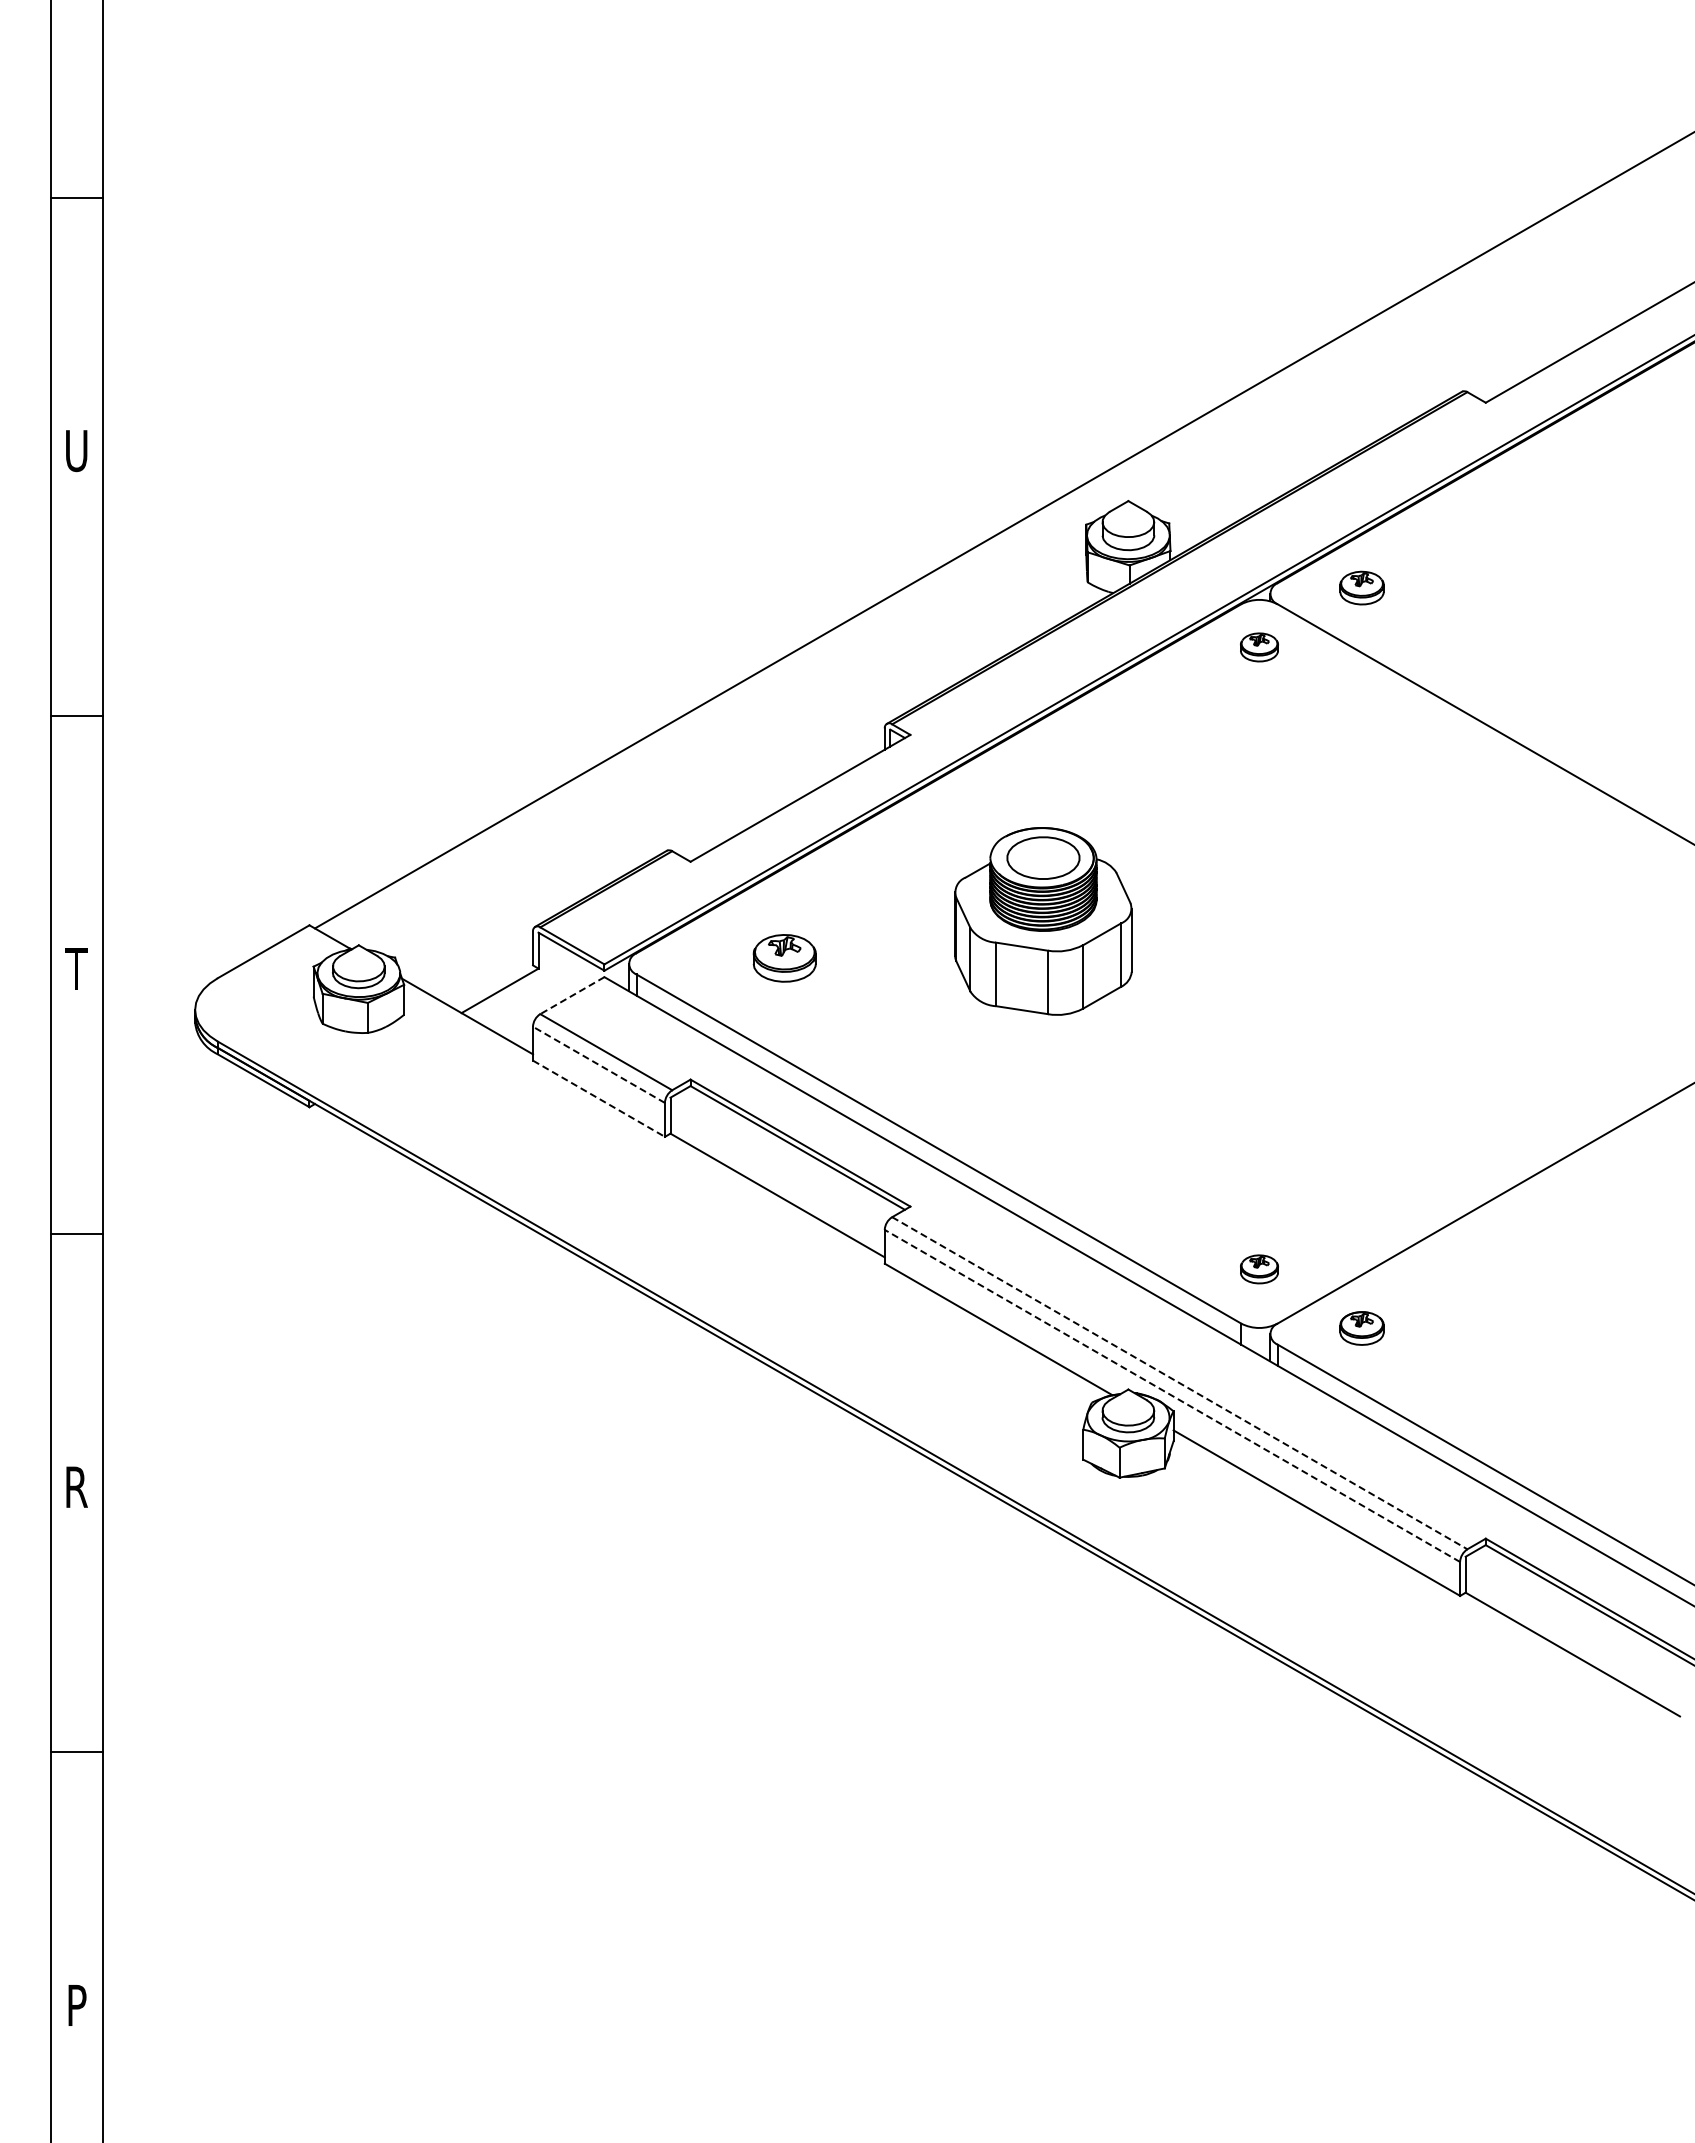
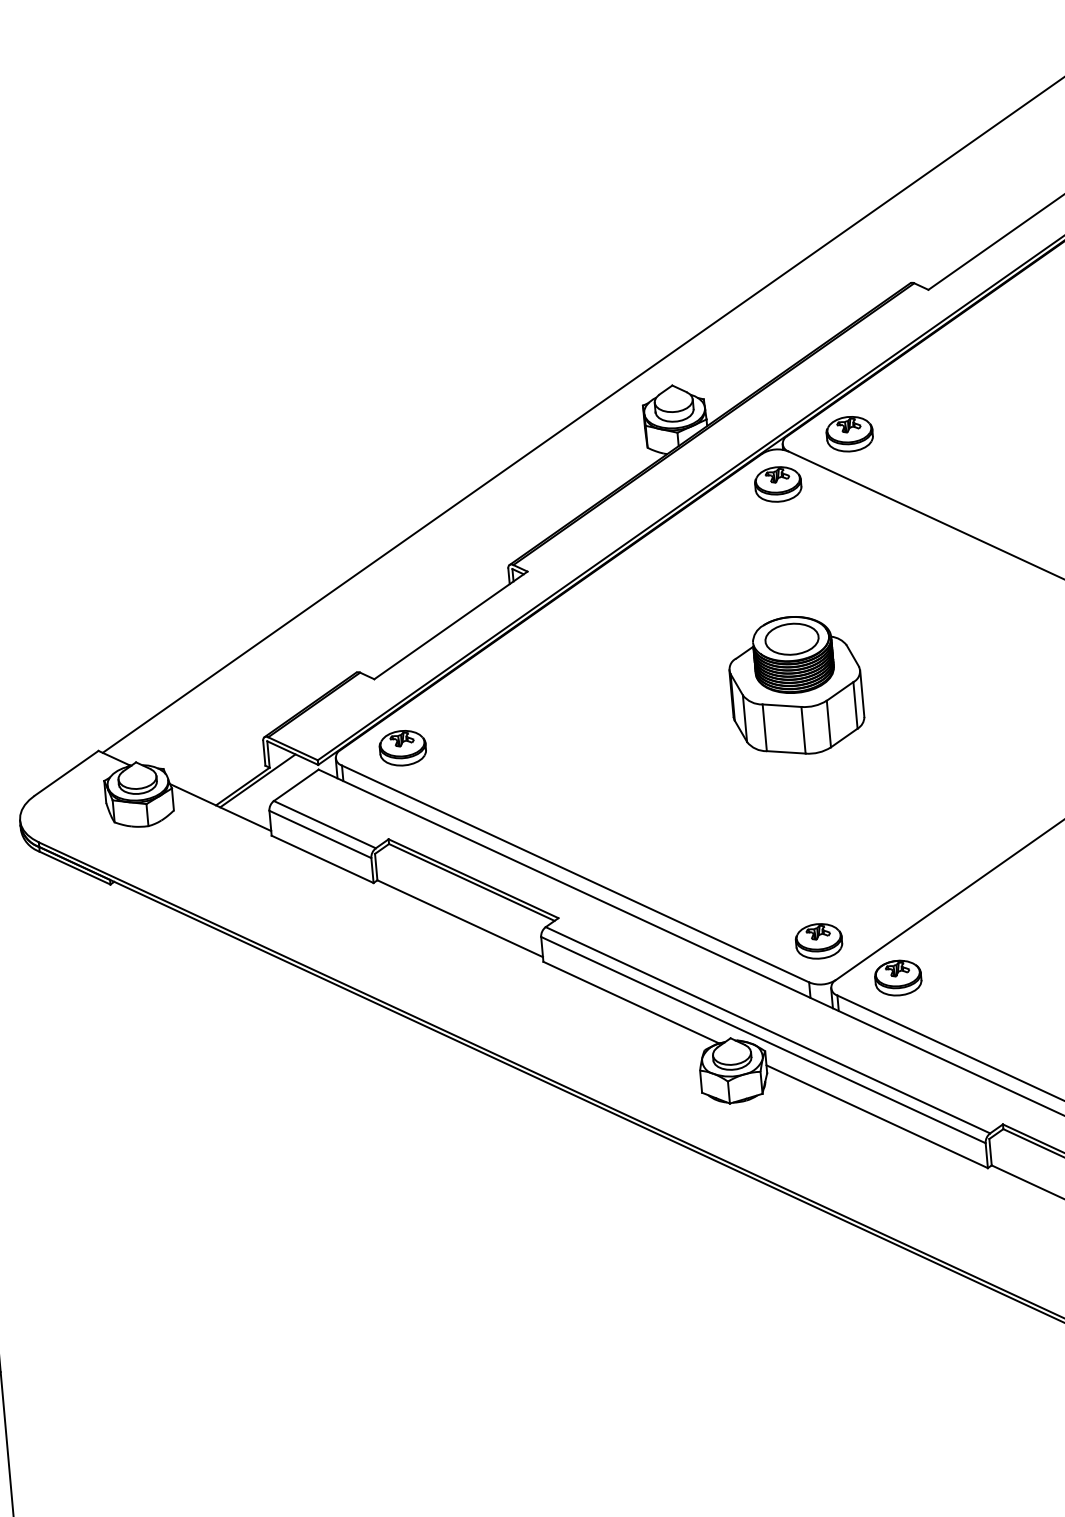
part: (1361, 587) -> (849, 433), size x1.43
part: (1259, 647) -> (778, 484), size x1.67
part: (1043, 921) -> (796, 685), moved
part: (784, 958) -> (402, 748), moved
line: (521, 984) -> (258, 780), added
line: (571, 995) -> (295, 785), dashed -> solid
line: (598, 1064) -> (319, 834), dashed -> solid
line: (599, 1099) -> (323, 859), dashed -> solid
part: (1259, 1269) -> (819, 941), size x1.67
part: (1361, 1328) -> (897, 978), size x1.43
line: (1180, 1383) -> (768, 1030), dashed -> solid
line: (1172, 1395) -> (763, 1039), dashed -> solid

